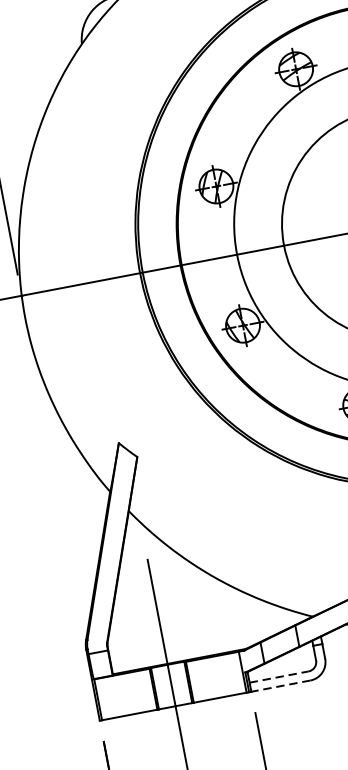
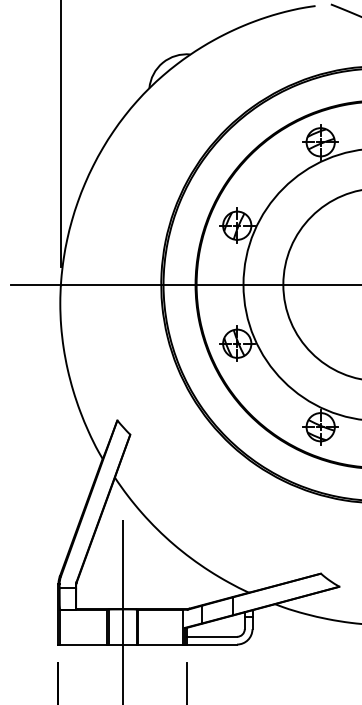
line: (279, 676) -> (212, 636), dashed -> solid
line: (280, 686) -> (211, 644), dashed -> solid

